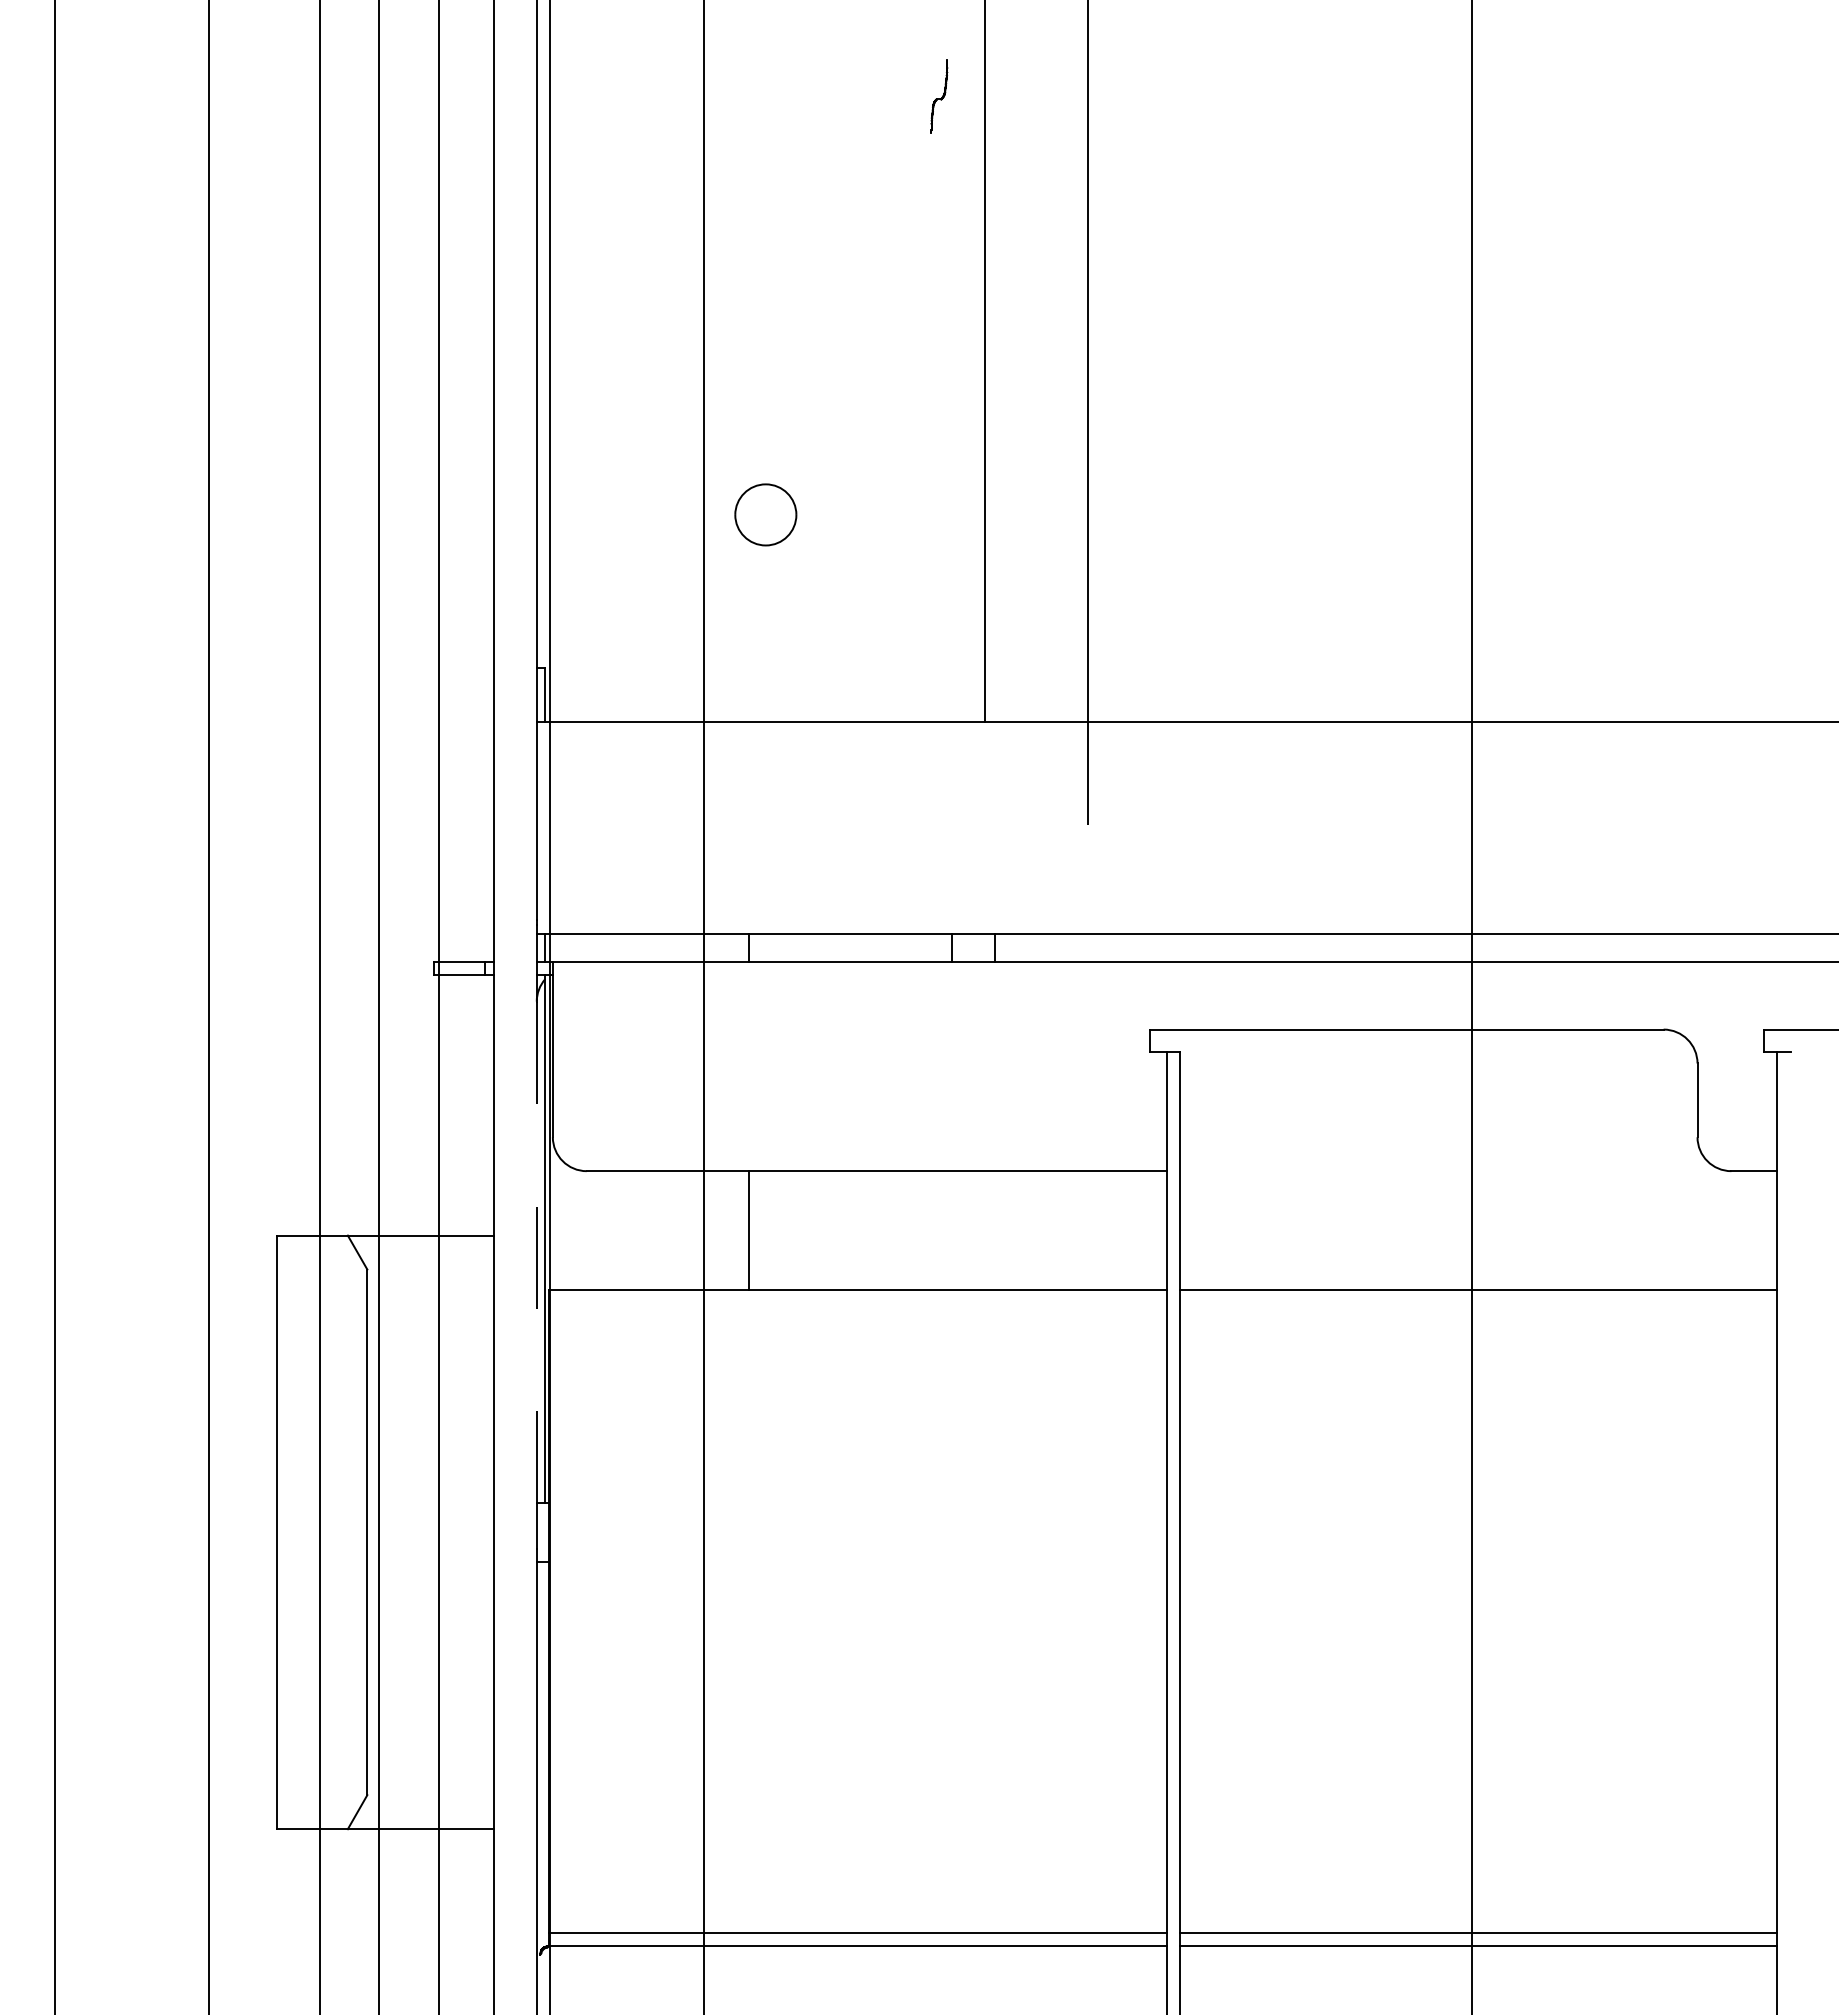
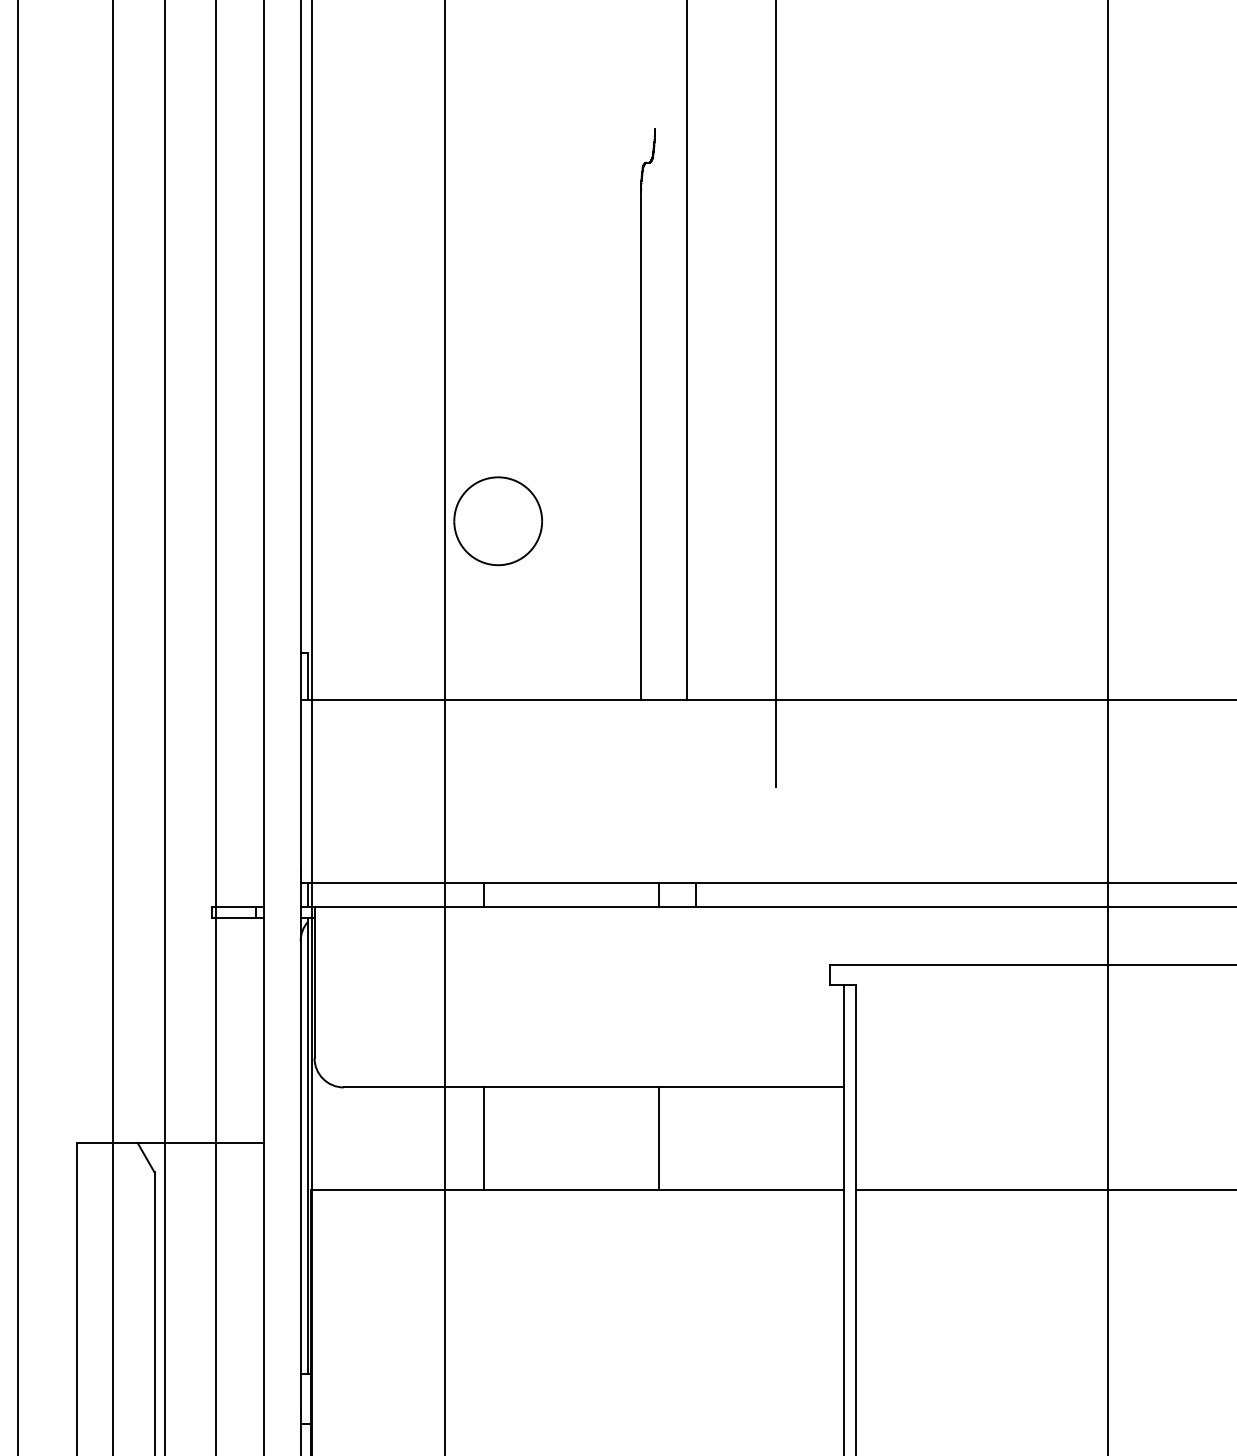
line: (931, 427) -> (641, 445), added
part: (765, 514) -> (497, 520), size x1.67
line: (952, 1230) -> (659, 1138), added
line: (536, 1252) -> (300, 1157), dashed -> solid

